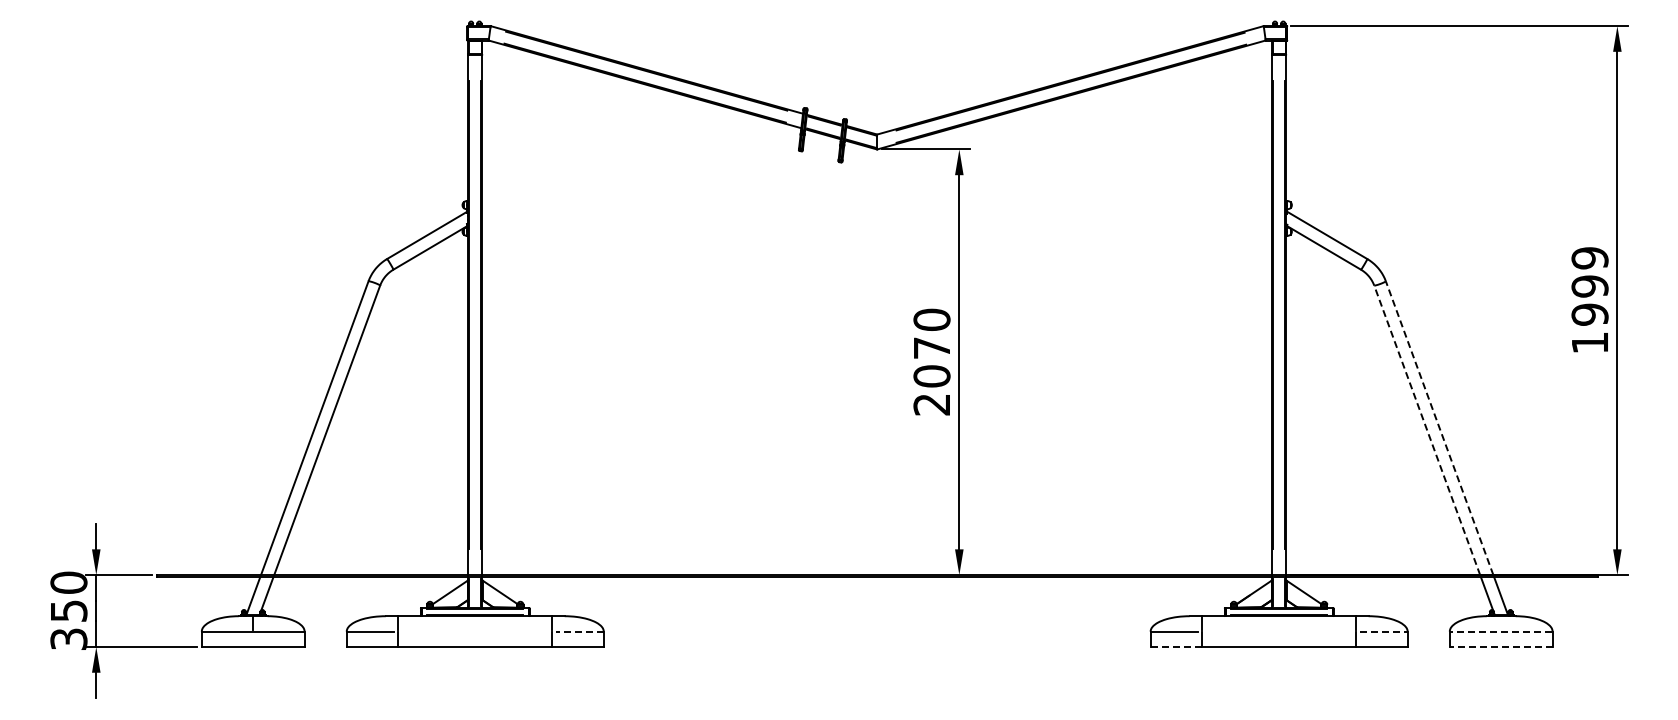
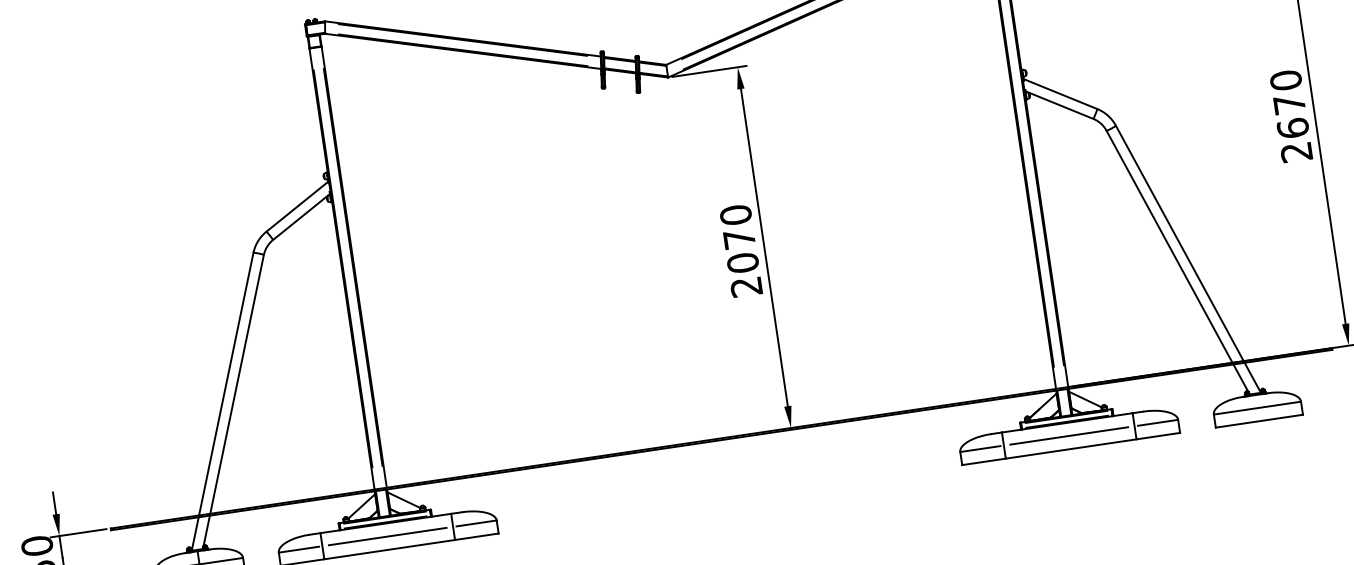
text: (1589, 300) -> (1290, 116), 1999 -> 2670
line: (1439, 427) -> (1179, 242), dashed -> solid
line: (1427, 429) -> (1169, 246), dashed -> solid
line: (474, 631) -> (387, 536), added
line: (580, 631) -> (476, 523), dashed -> solid
line: (1278, 631) -> (1068, 435), added
line: (1383, 631) -> (1157, 422), dashed -> solid
line: (1501, 631) -> (1257, 407), dashed -> solid
line: (1176, 647) -> (984, 462), dashed -> solid
line: (1500, 647) -> (1258, 421), dashed -> solid

